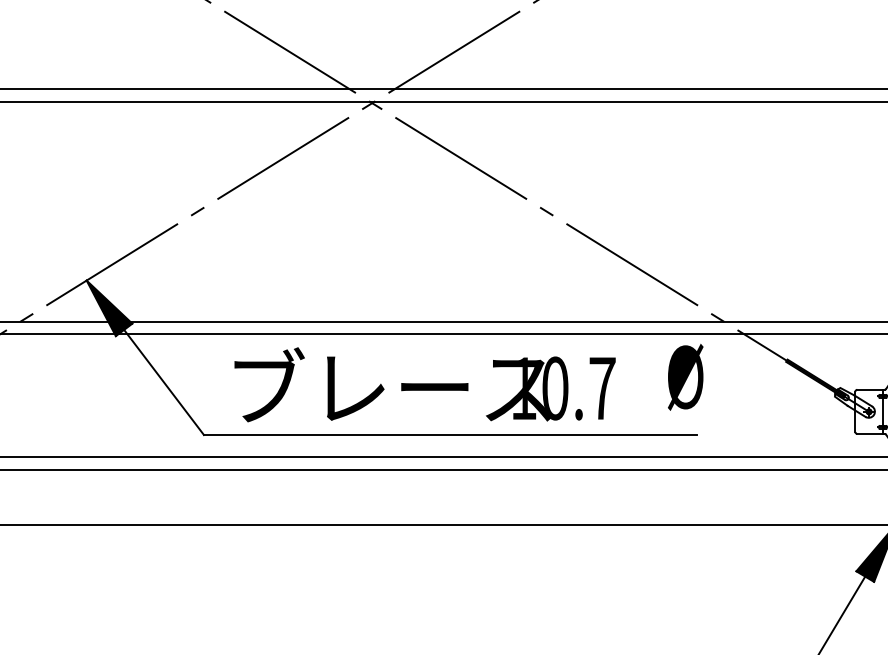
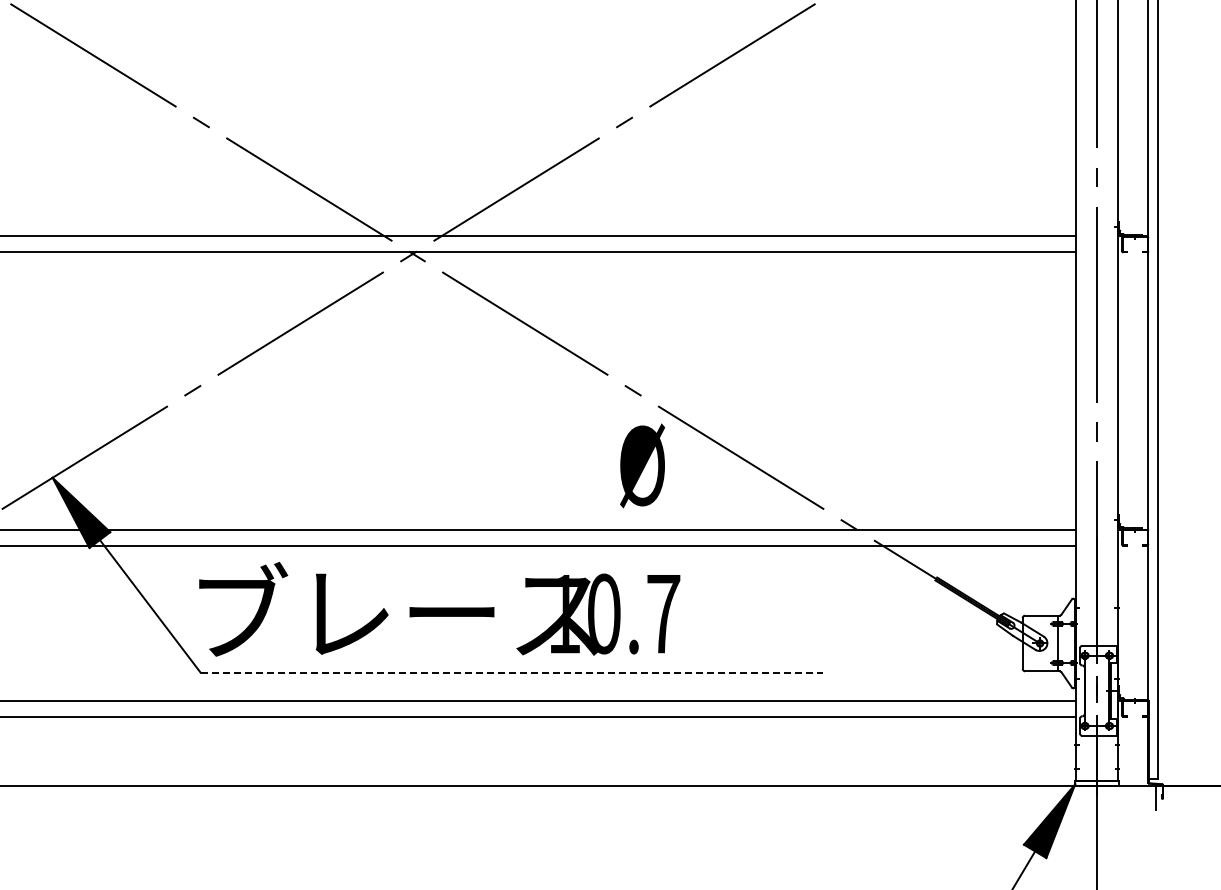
text: (685, 377) -> (642, 465), moved
text: (424, 384) -> (439, 609), moved
line: (451, 434) -> (512, 672), solid -> dashed

